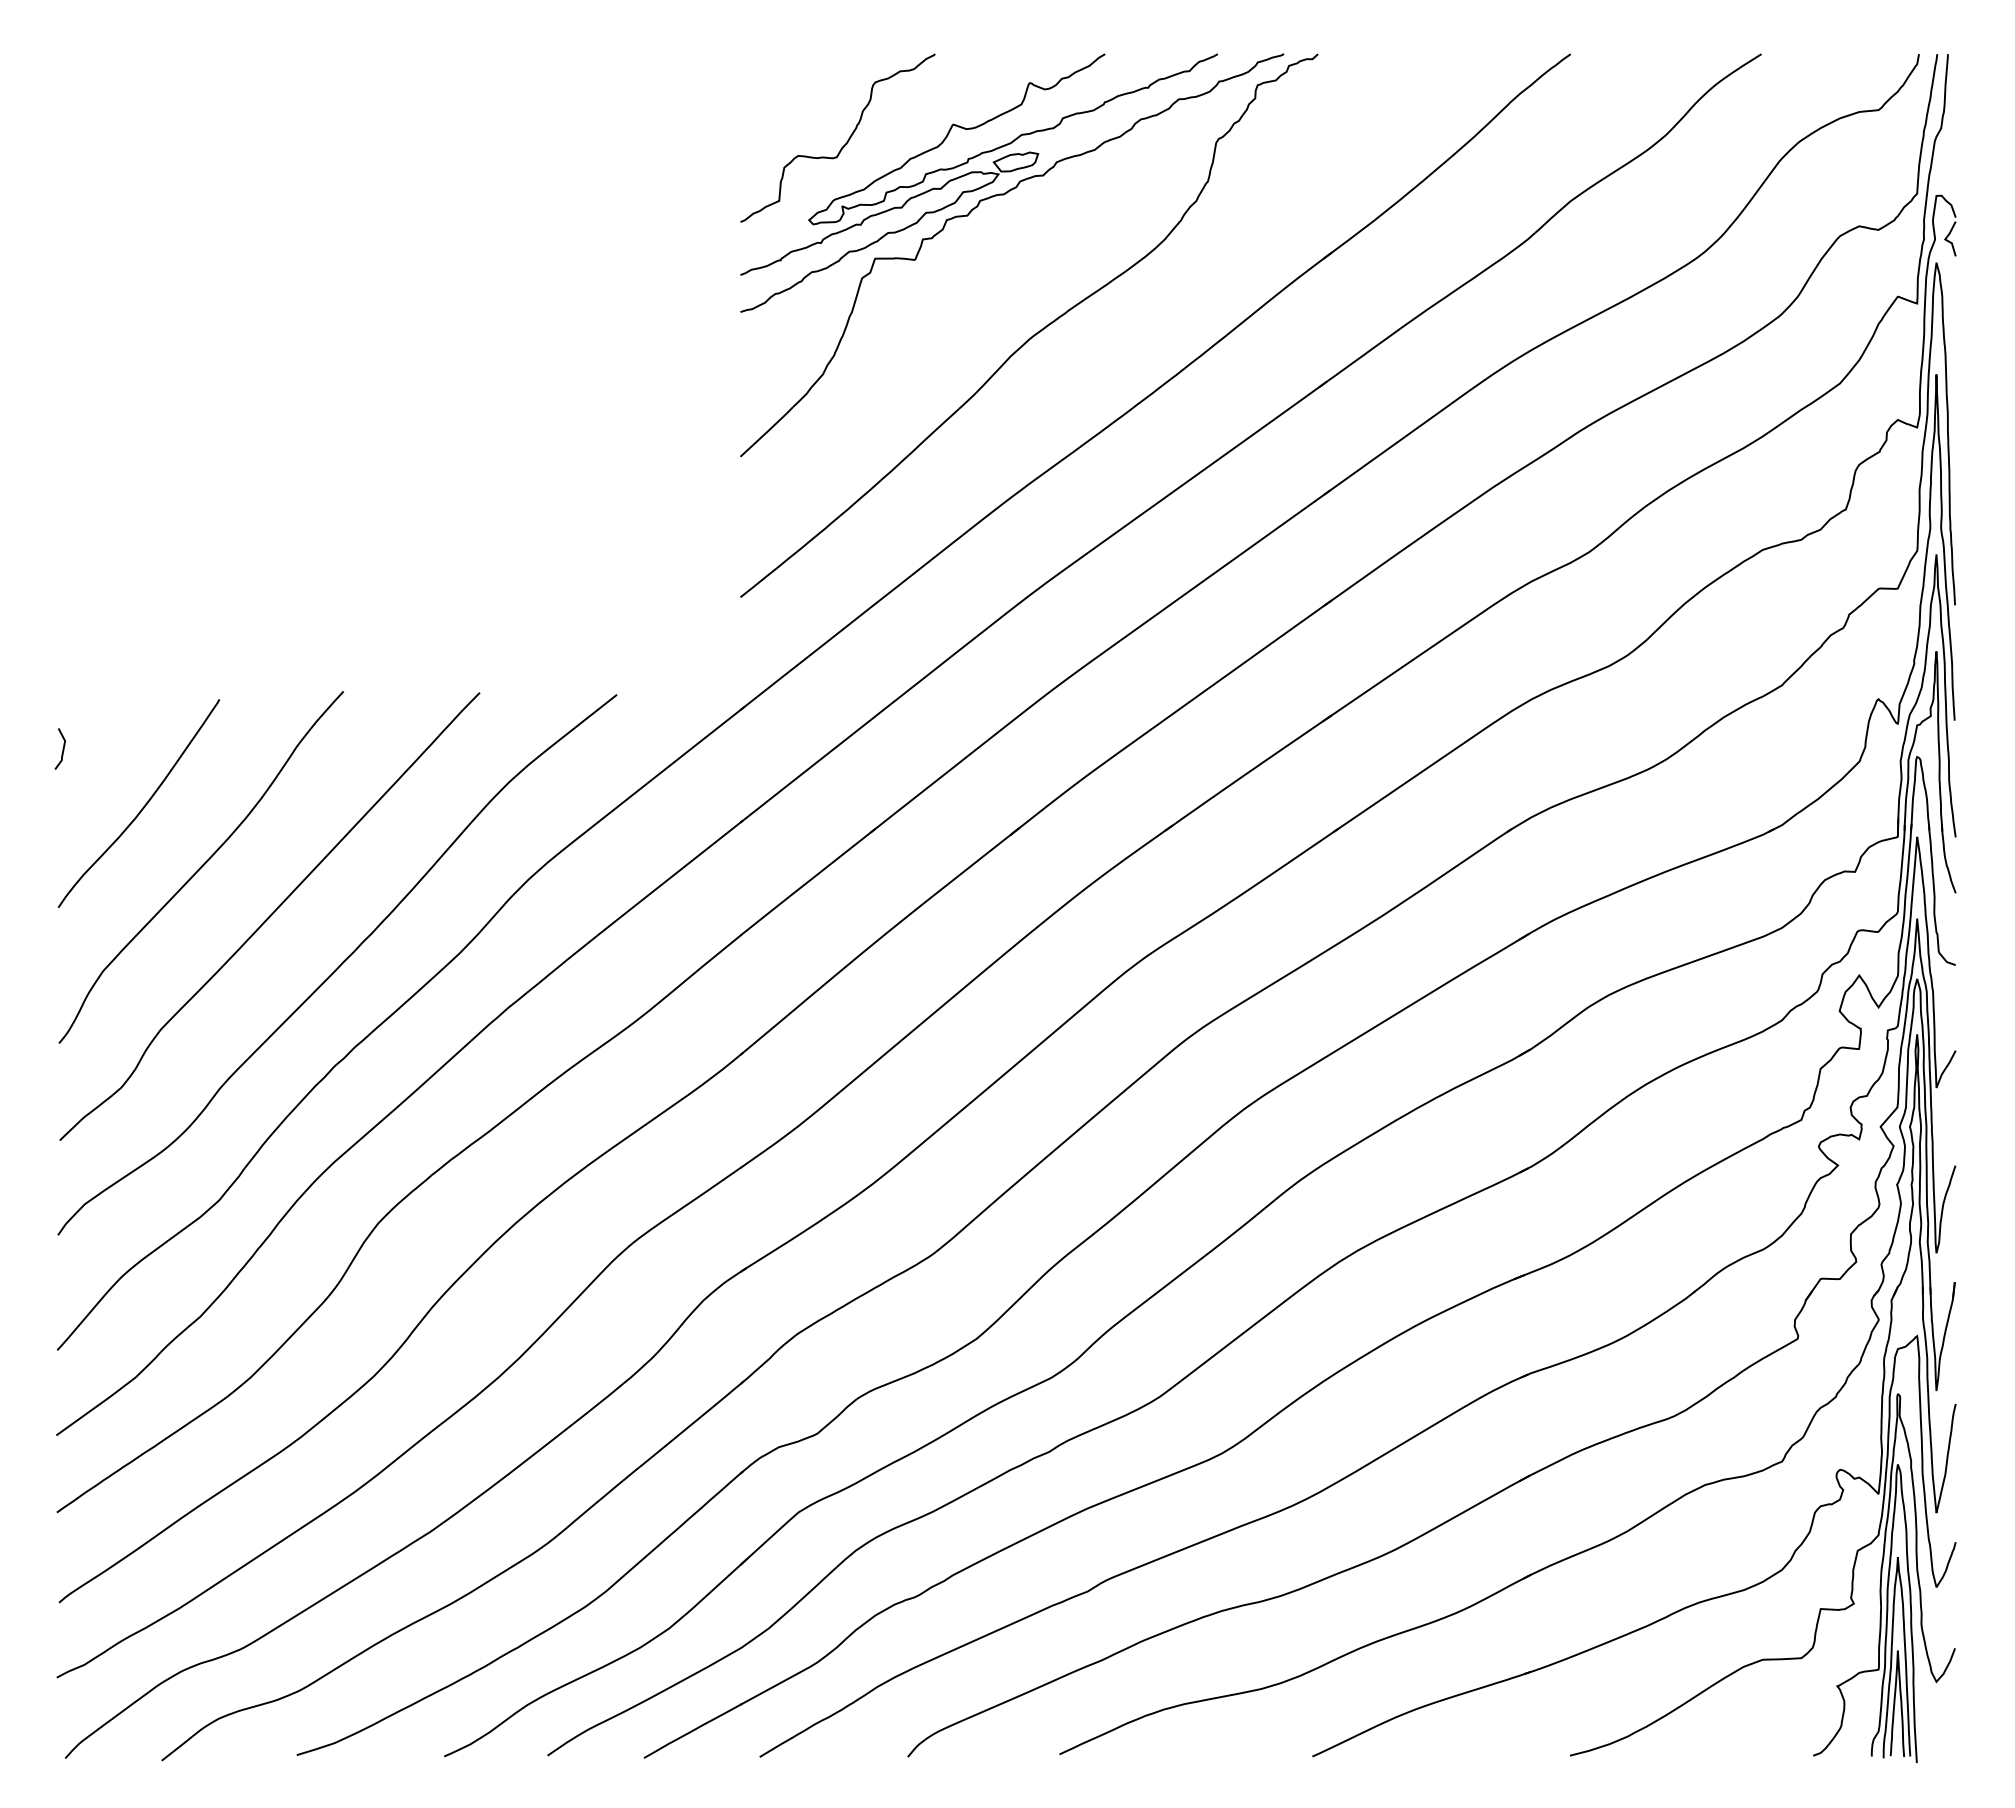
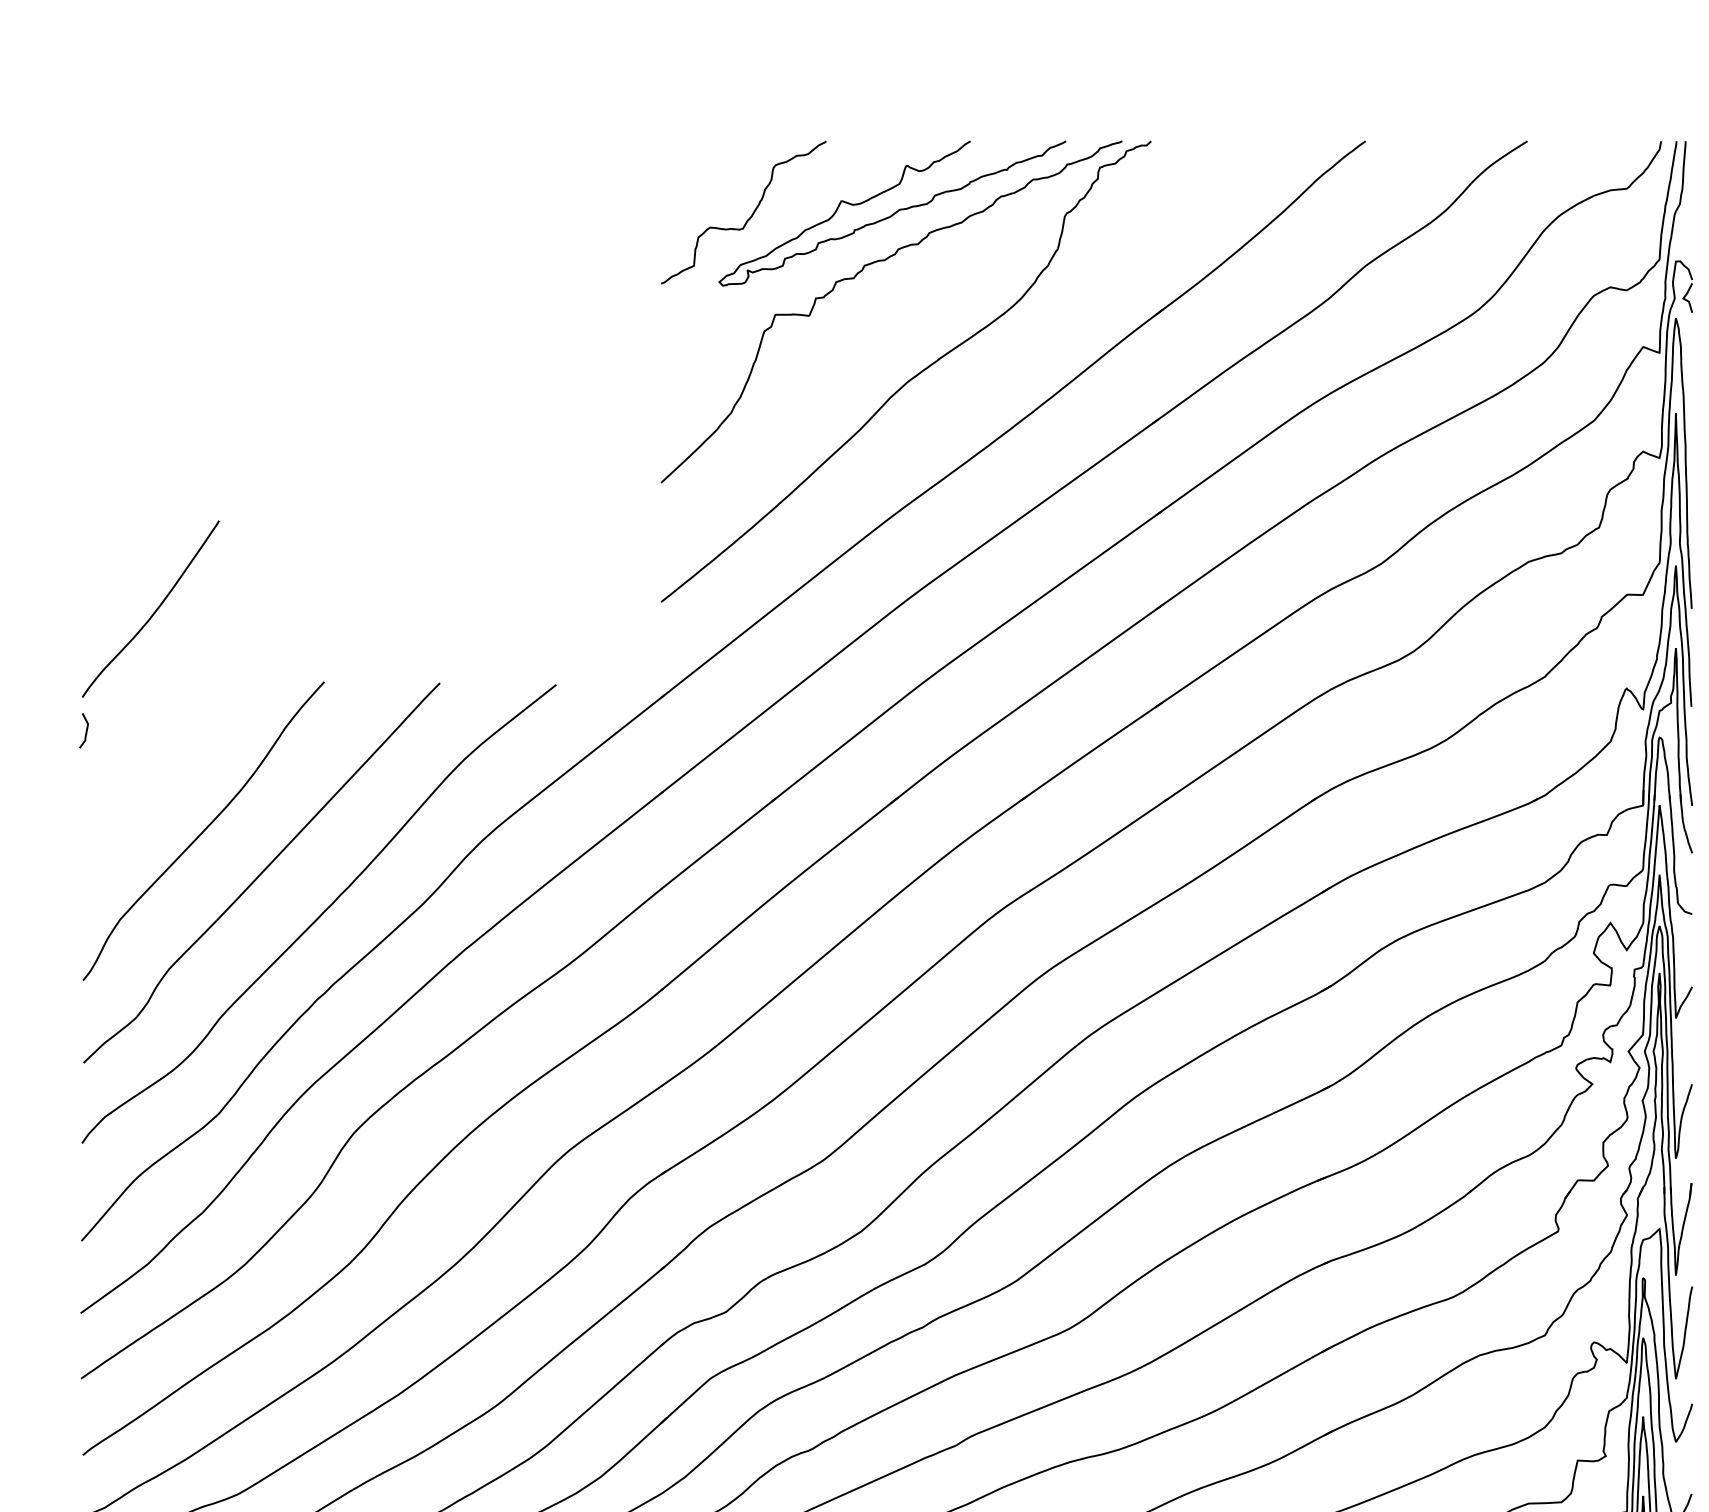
part: (889, 231) -> (787, 291), removed
curve: (143, 806) -> (154, 611), moved

